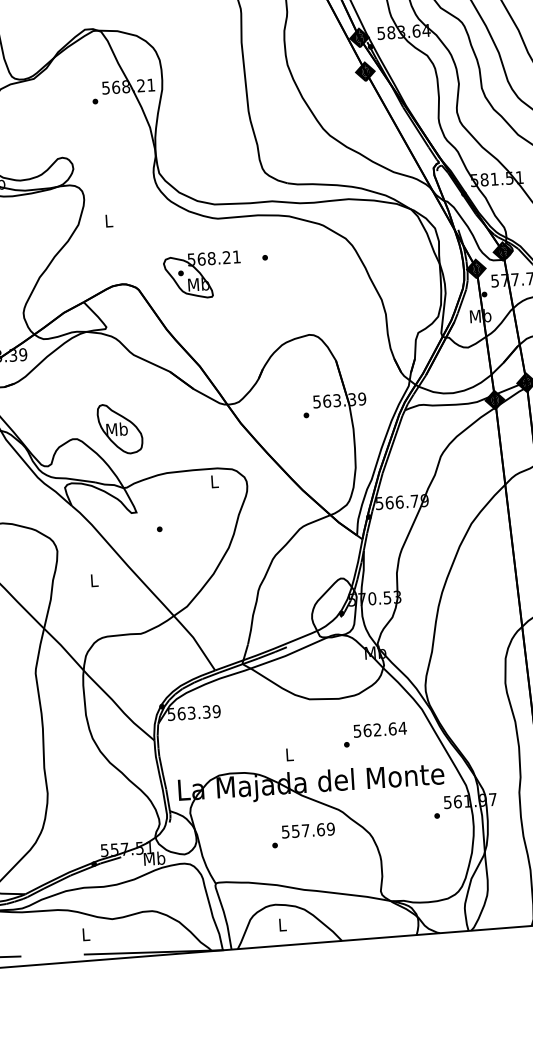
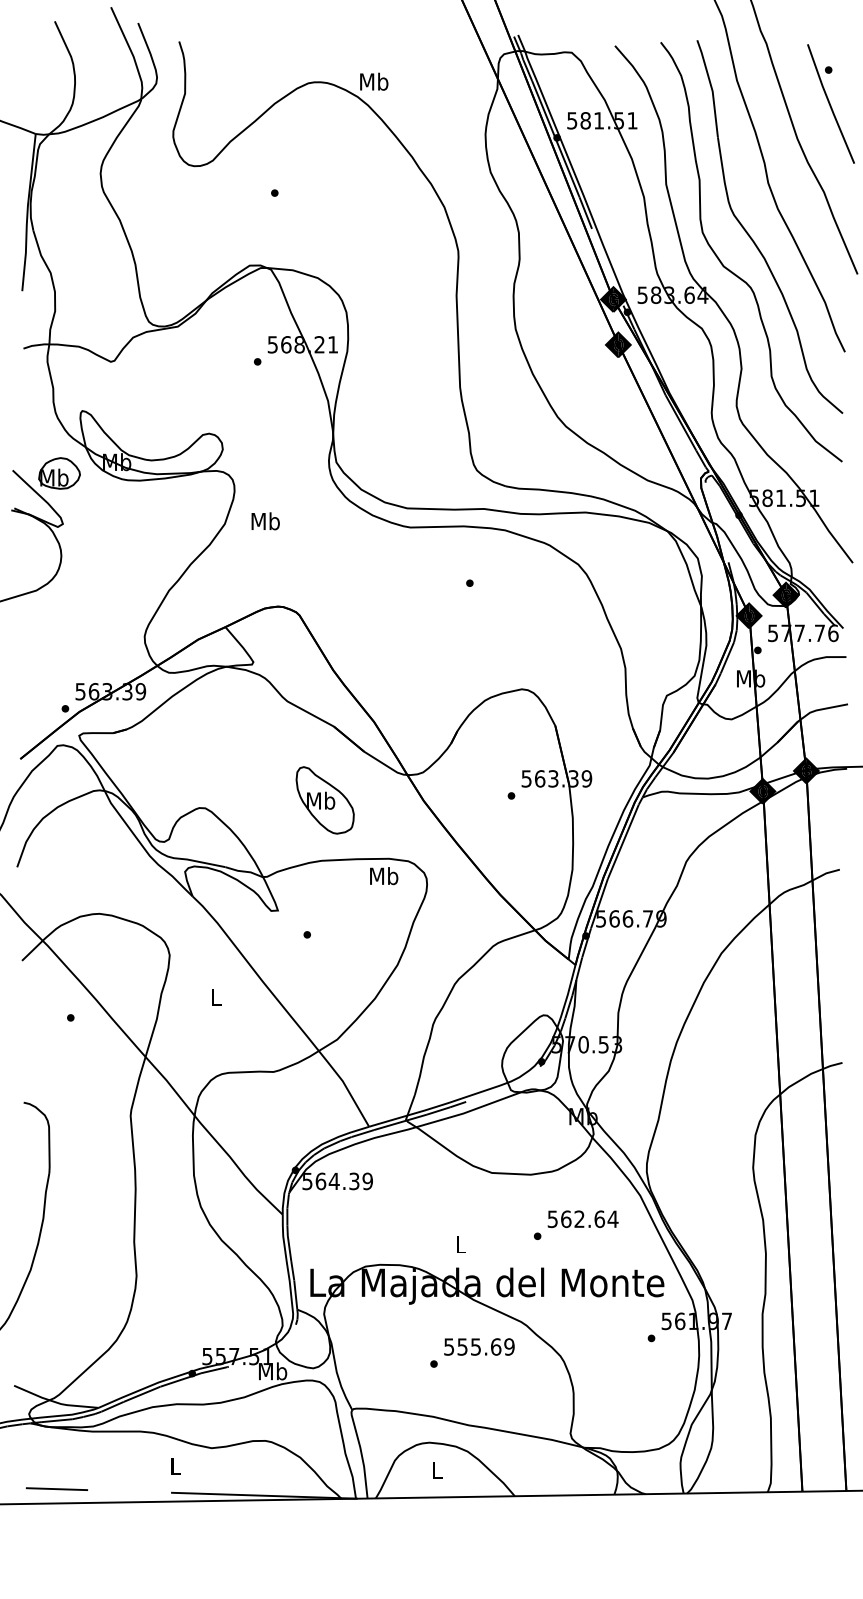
text: (108, 221) -> (265, 521), L -> Mb
part: (202, 275) -> (385, 601), removed
part: (119, 429) -> (324, 800), moved
text: (214, 481) -> (384, 876), L -> Mb
text: (191, 713) -> (333, 1181), 563.39 -> 564.39
text: (305, 830) -> (475, 1346), 557.69 -> 555.69

